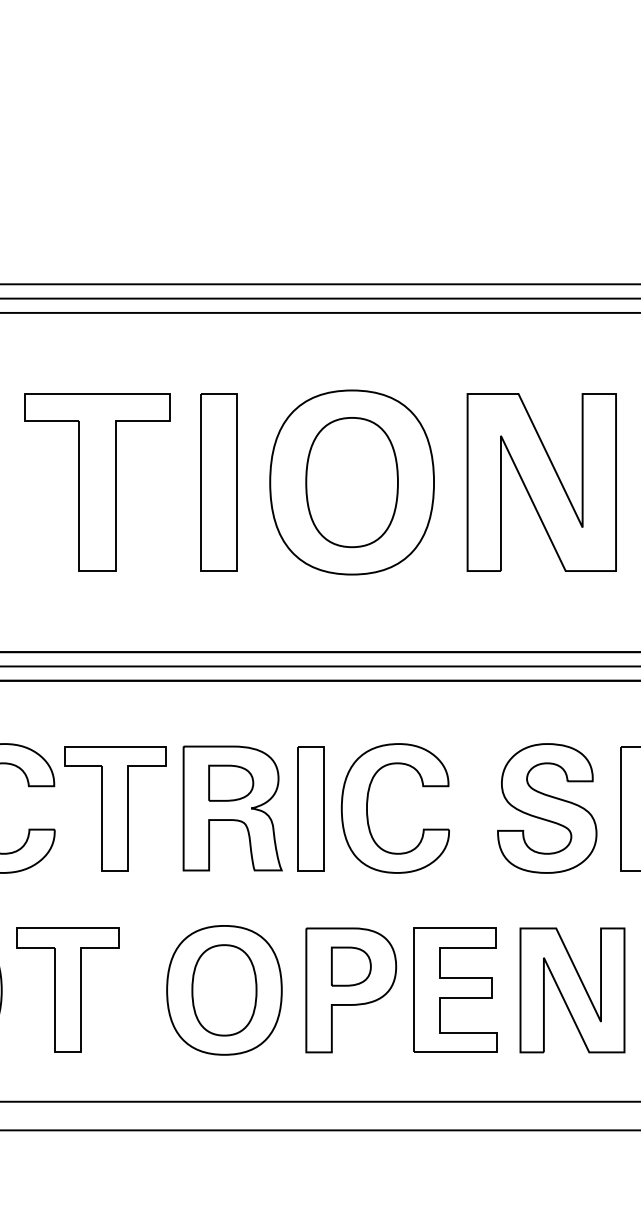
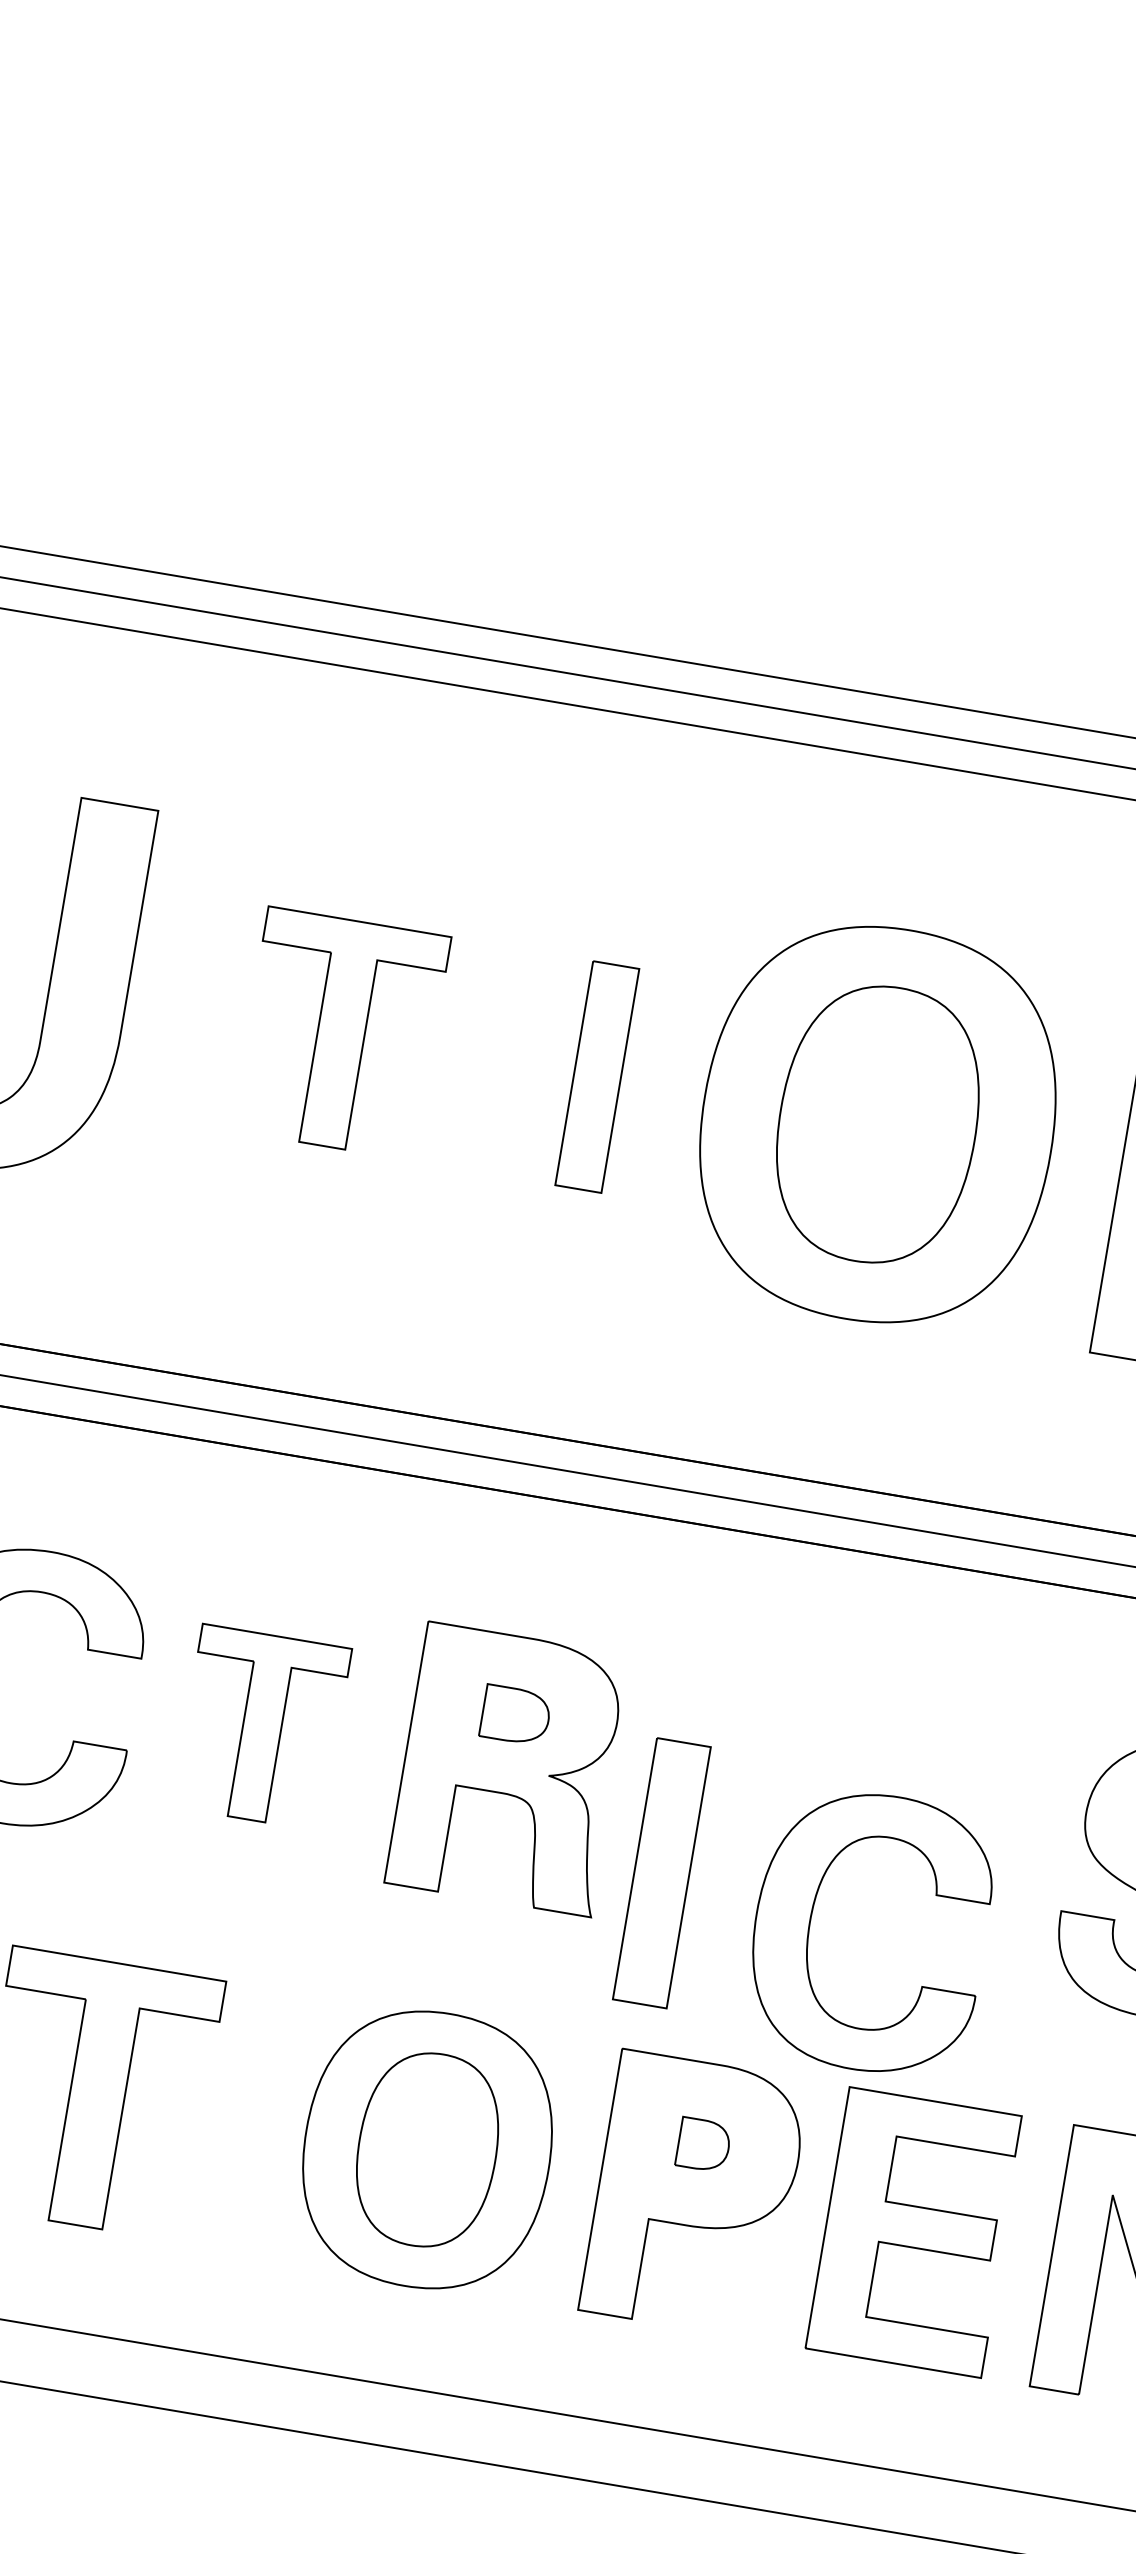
part: (97, 482) -> (340, 1033), size x0.6
part: (218, 482) -> (596, 1076), size x0.6
part: (231, 782) -> (516, 1714), size x0.7
part: (368, 801) -> (815, 1907), moved
part: (115, 808) -> (262, 1727), size x0.7
part: (310, 808) -> (661, 1873), moved
part: (351, 966) -> (703, 2144), size x0.6

